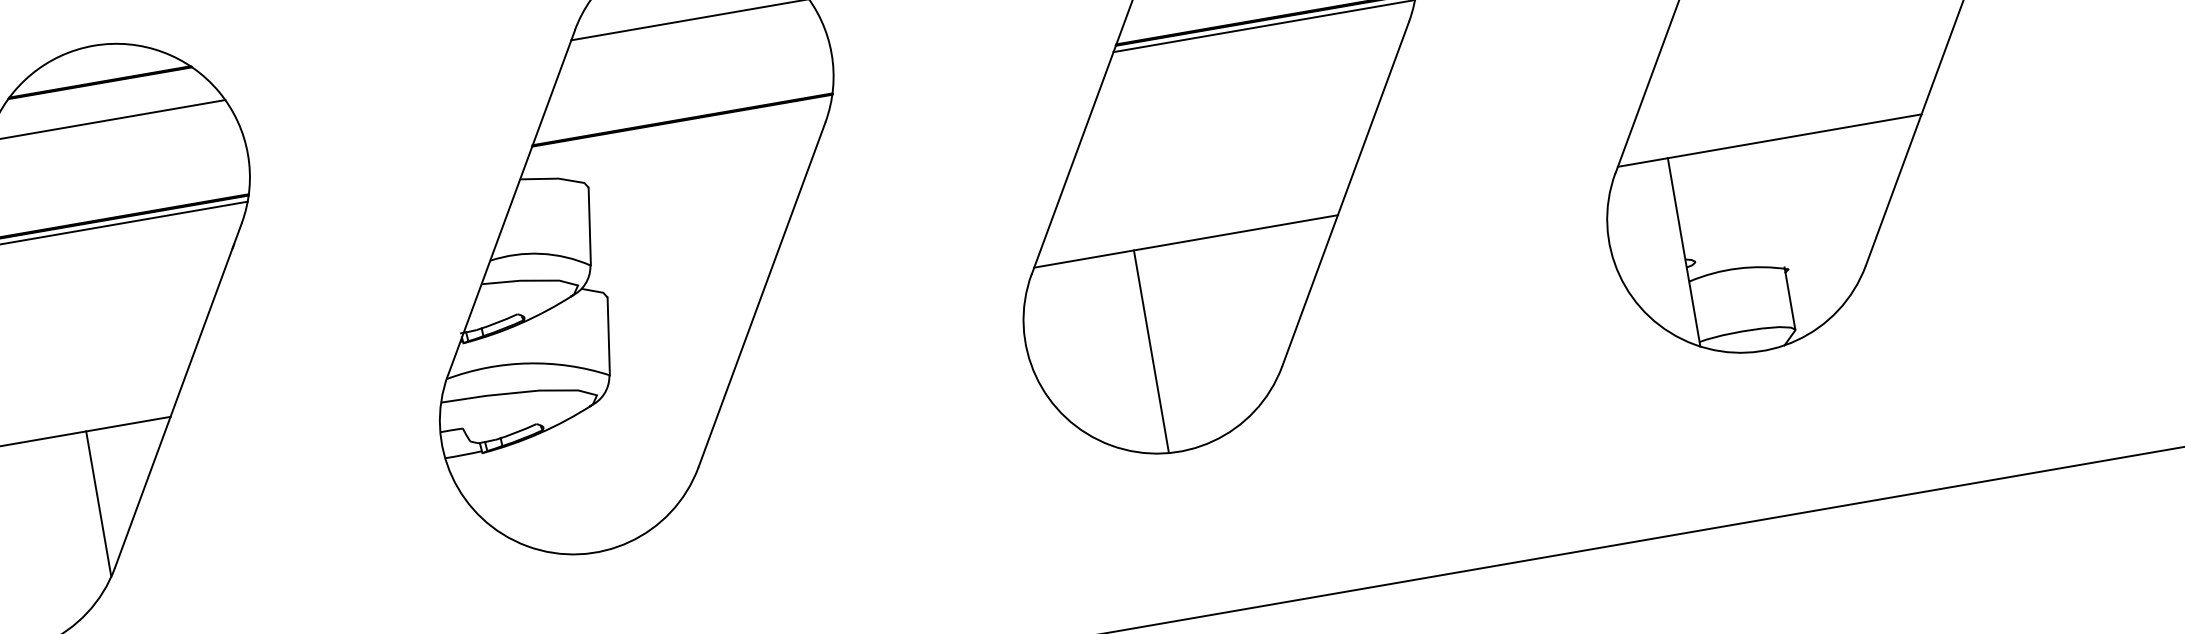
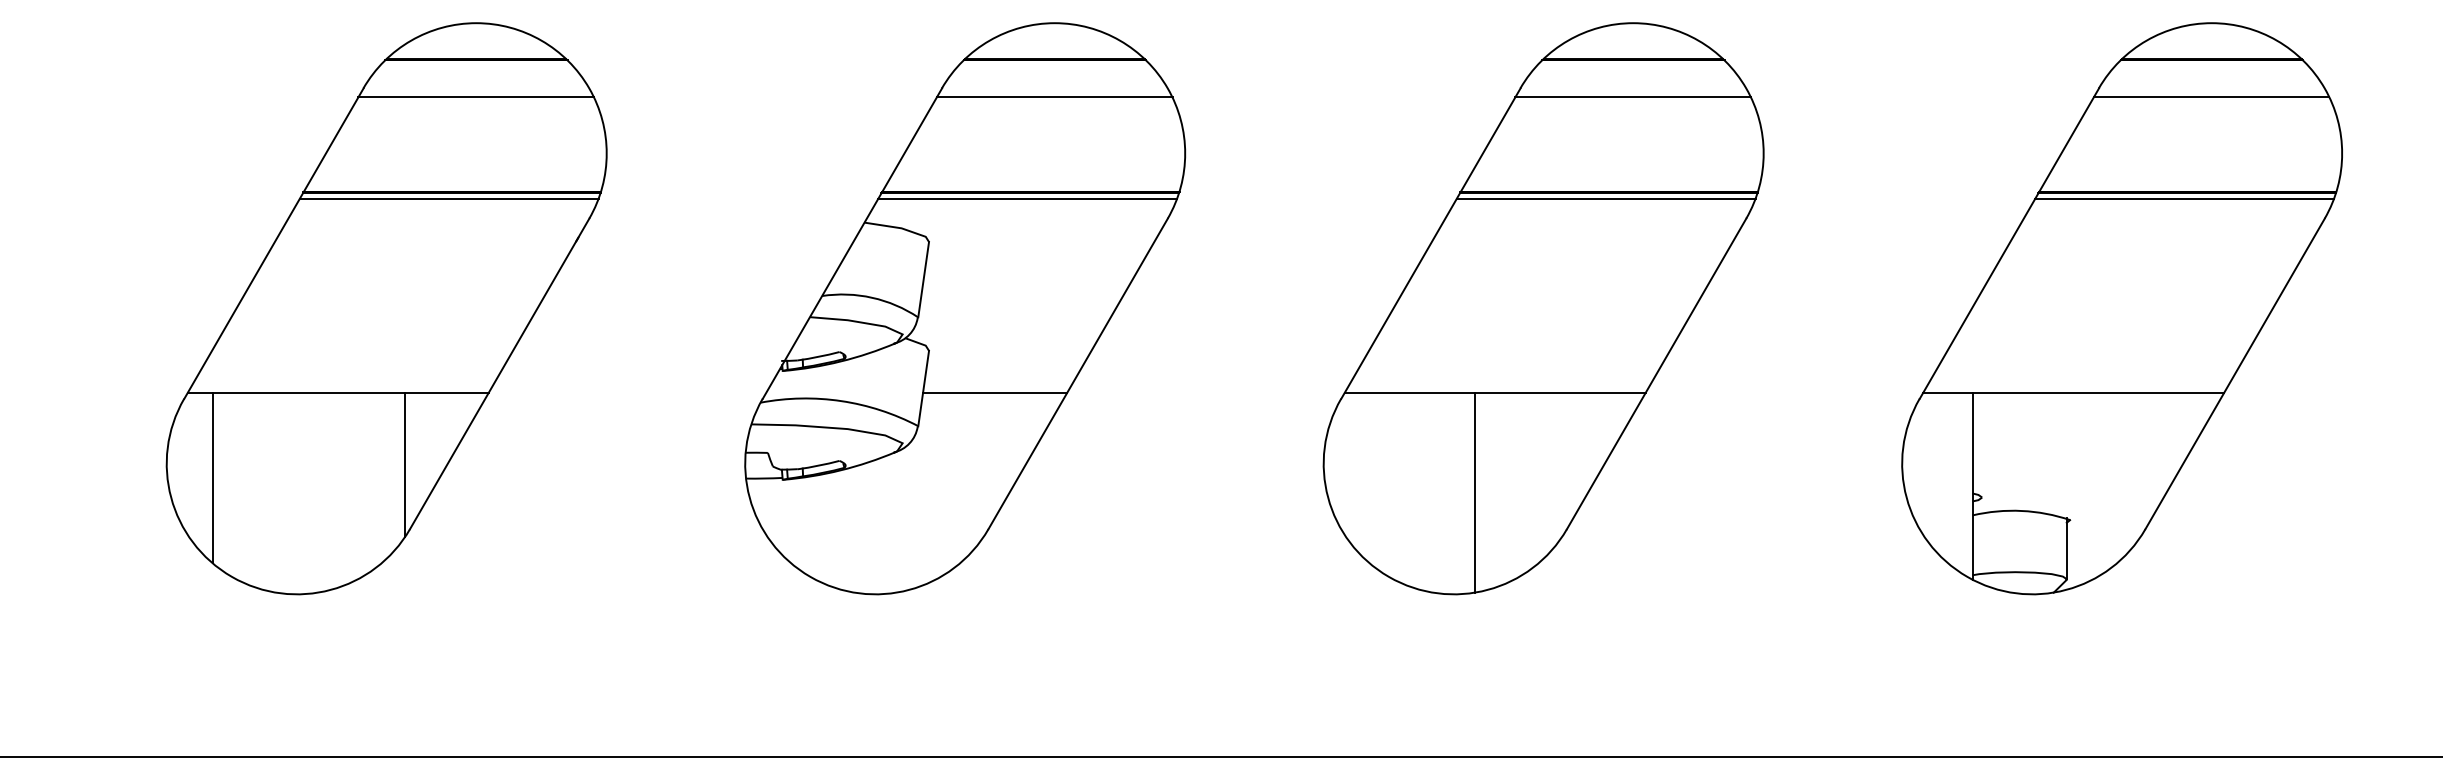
line: (680, 126) -> (1027, 198), added
line: (682, 328) -> (995, 393), added
line: (1151, 350) -> (1475, 492), moved

